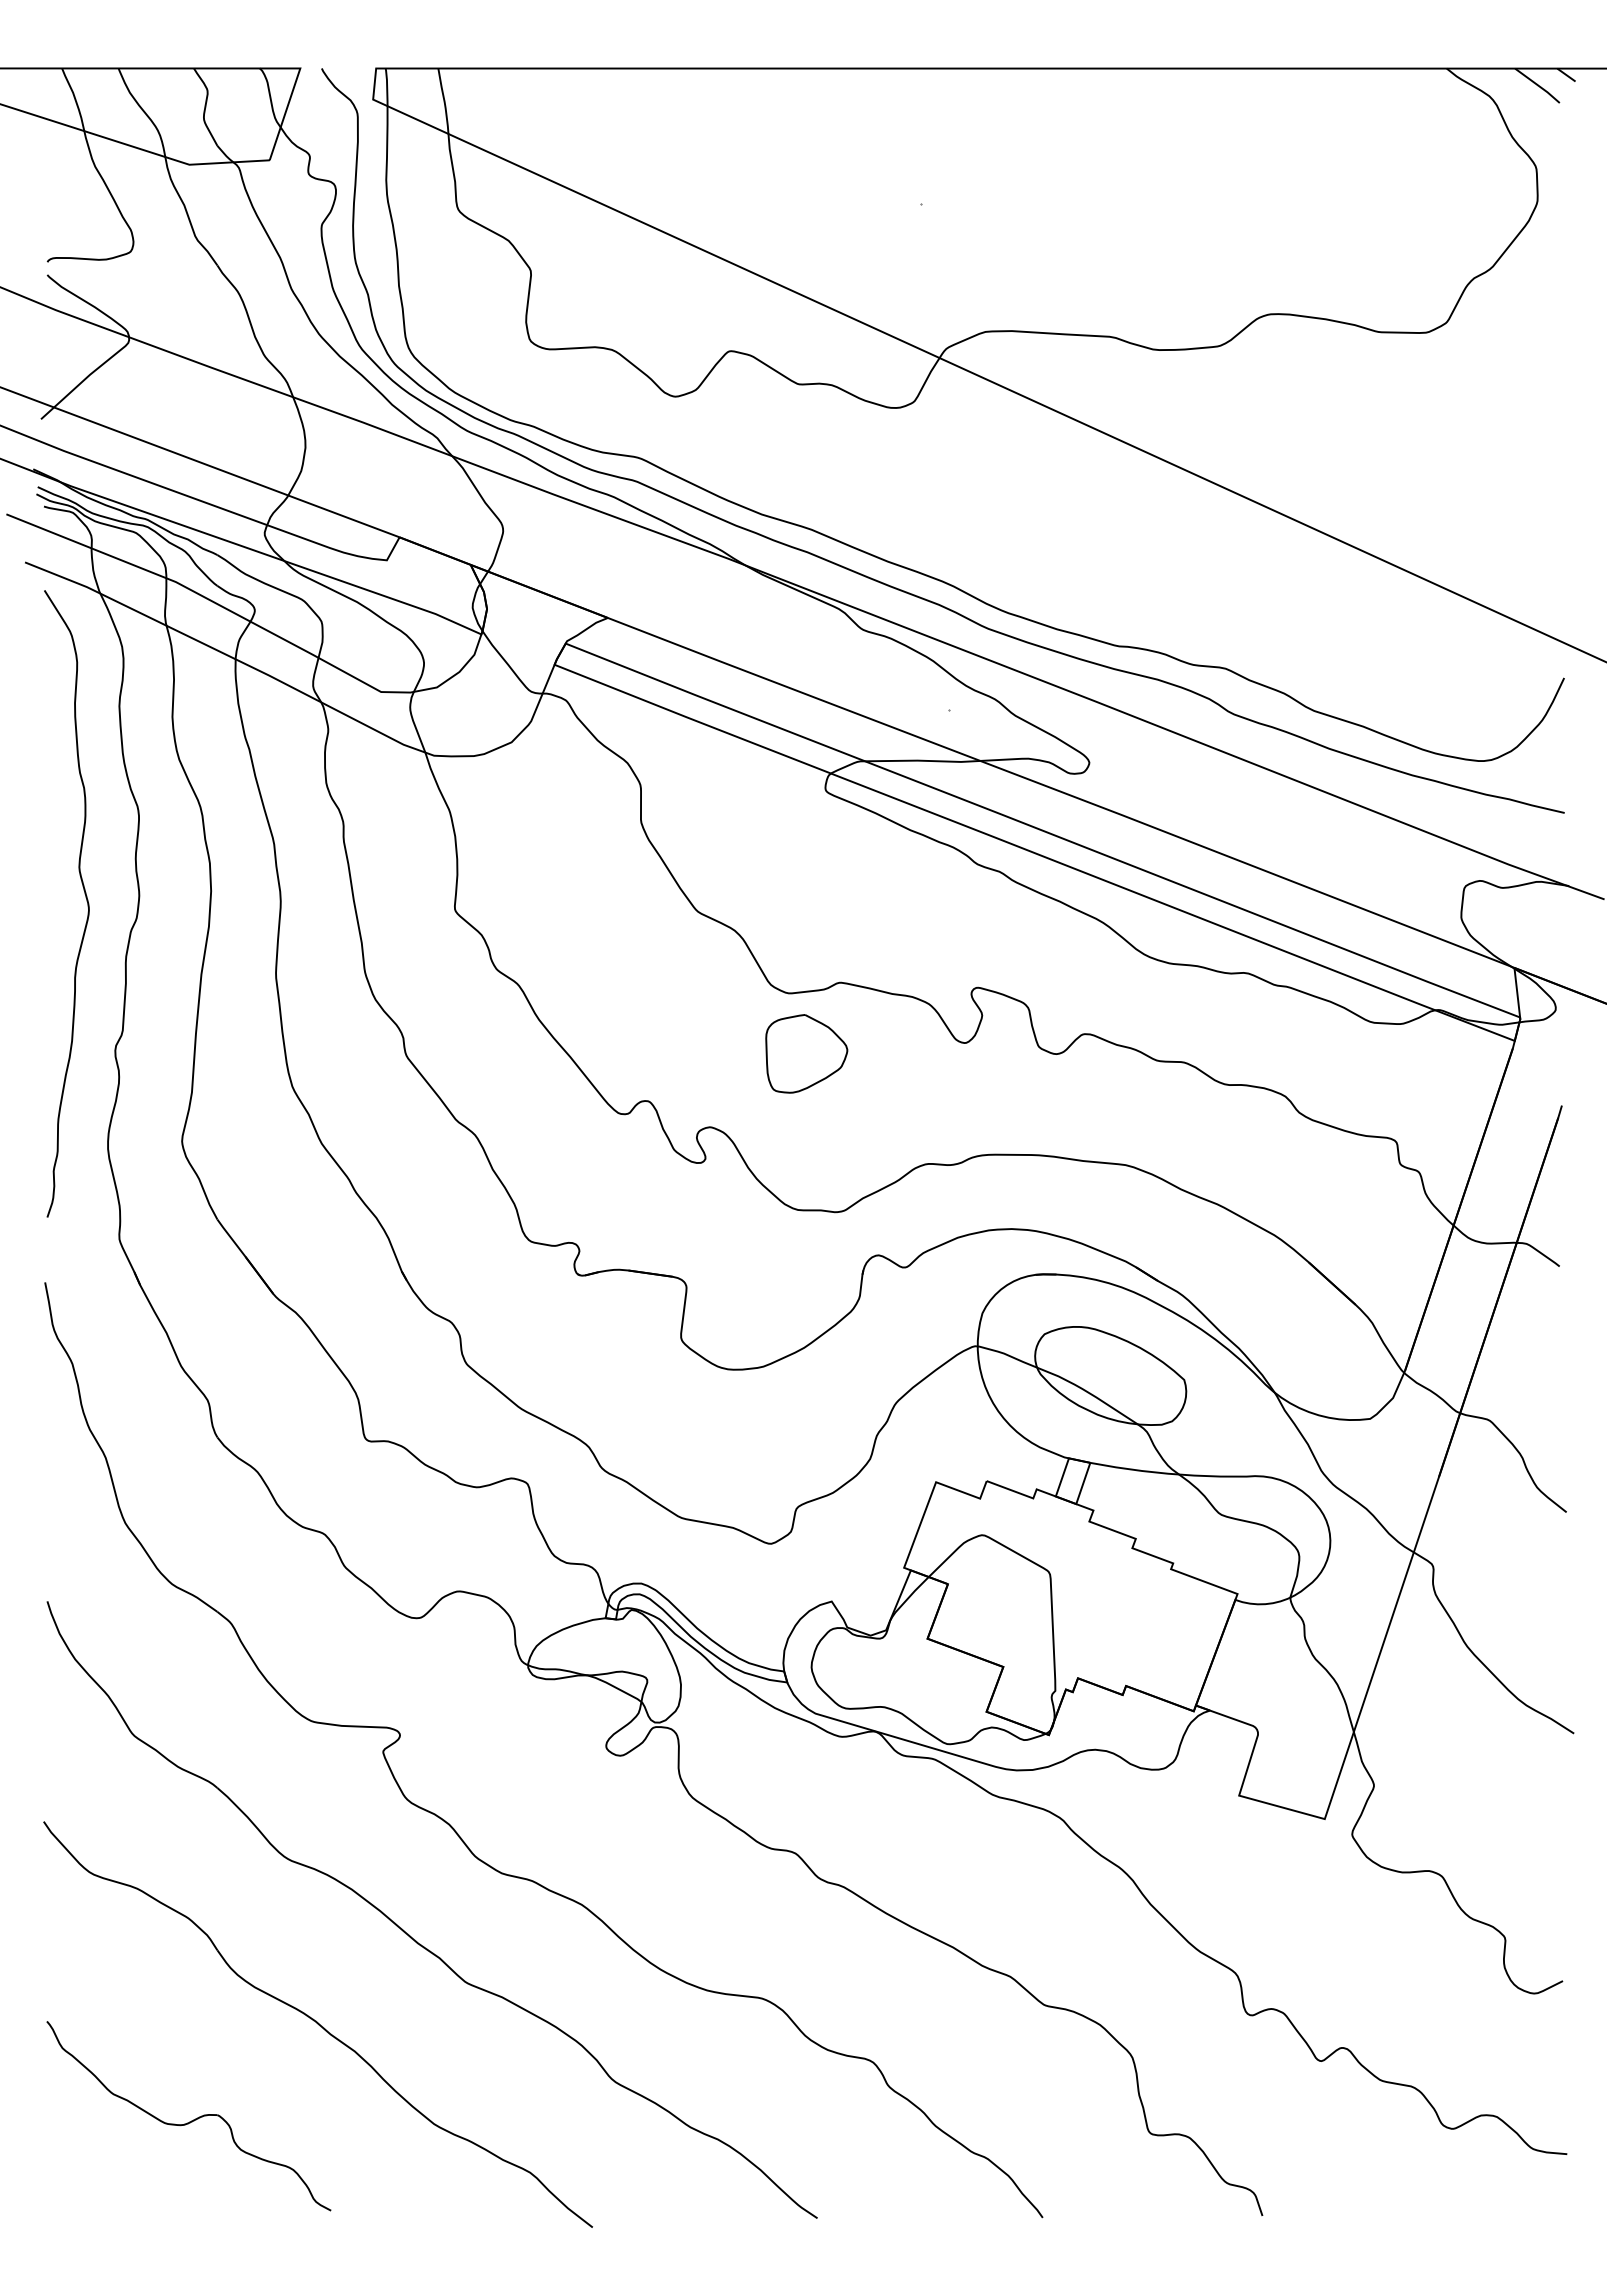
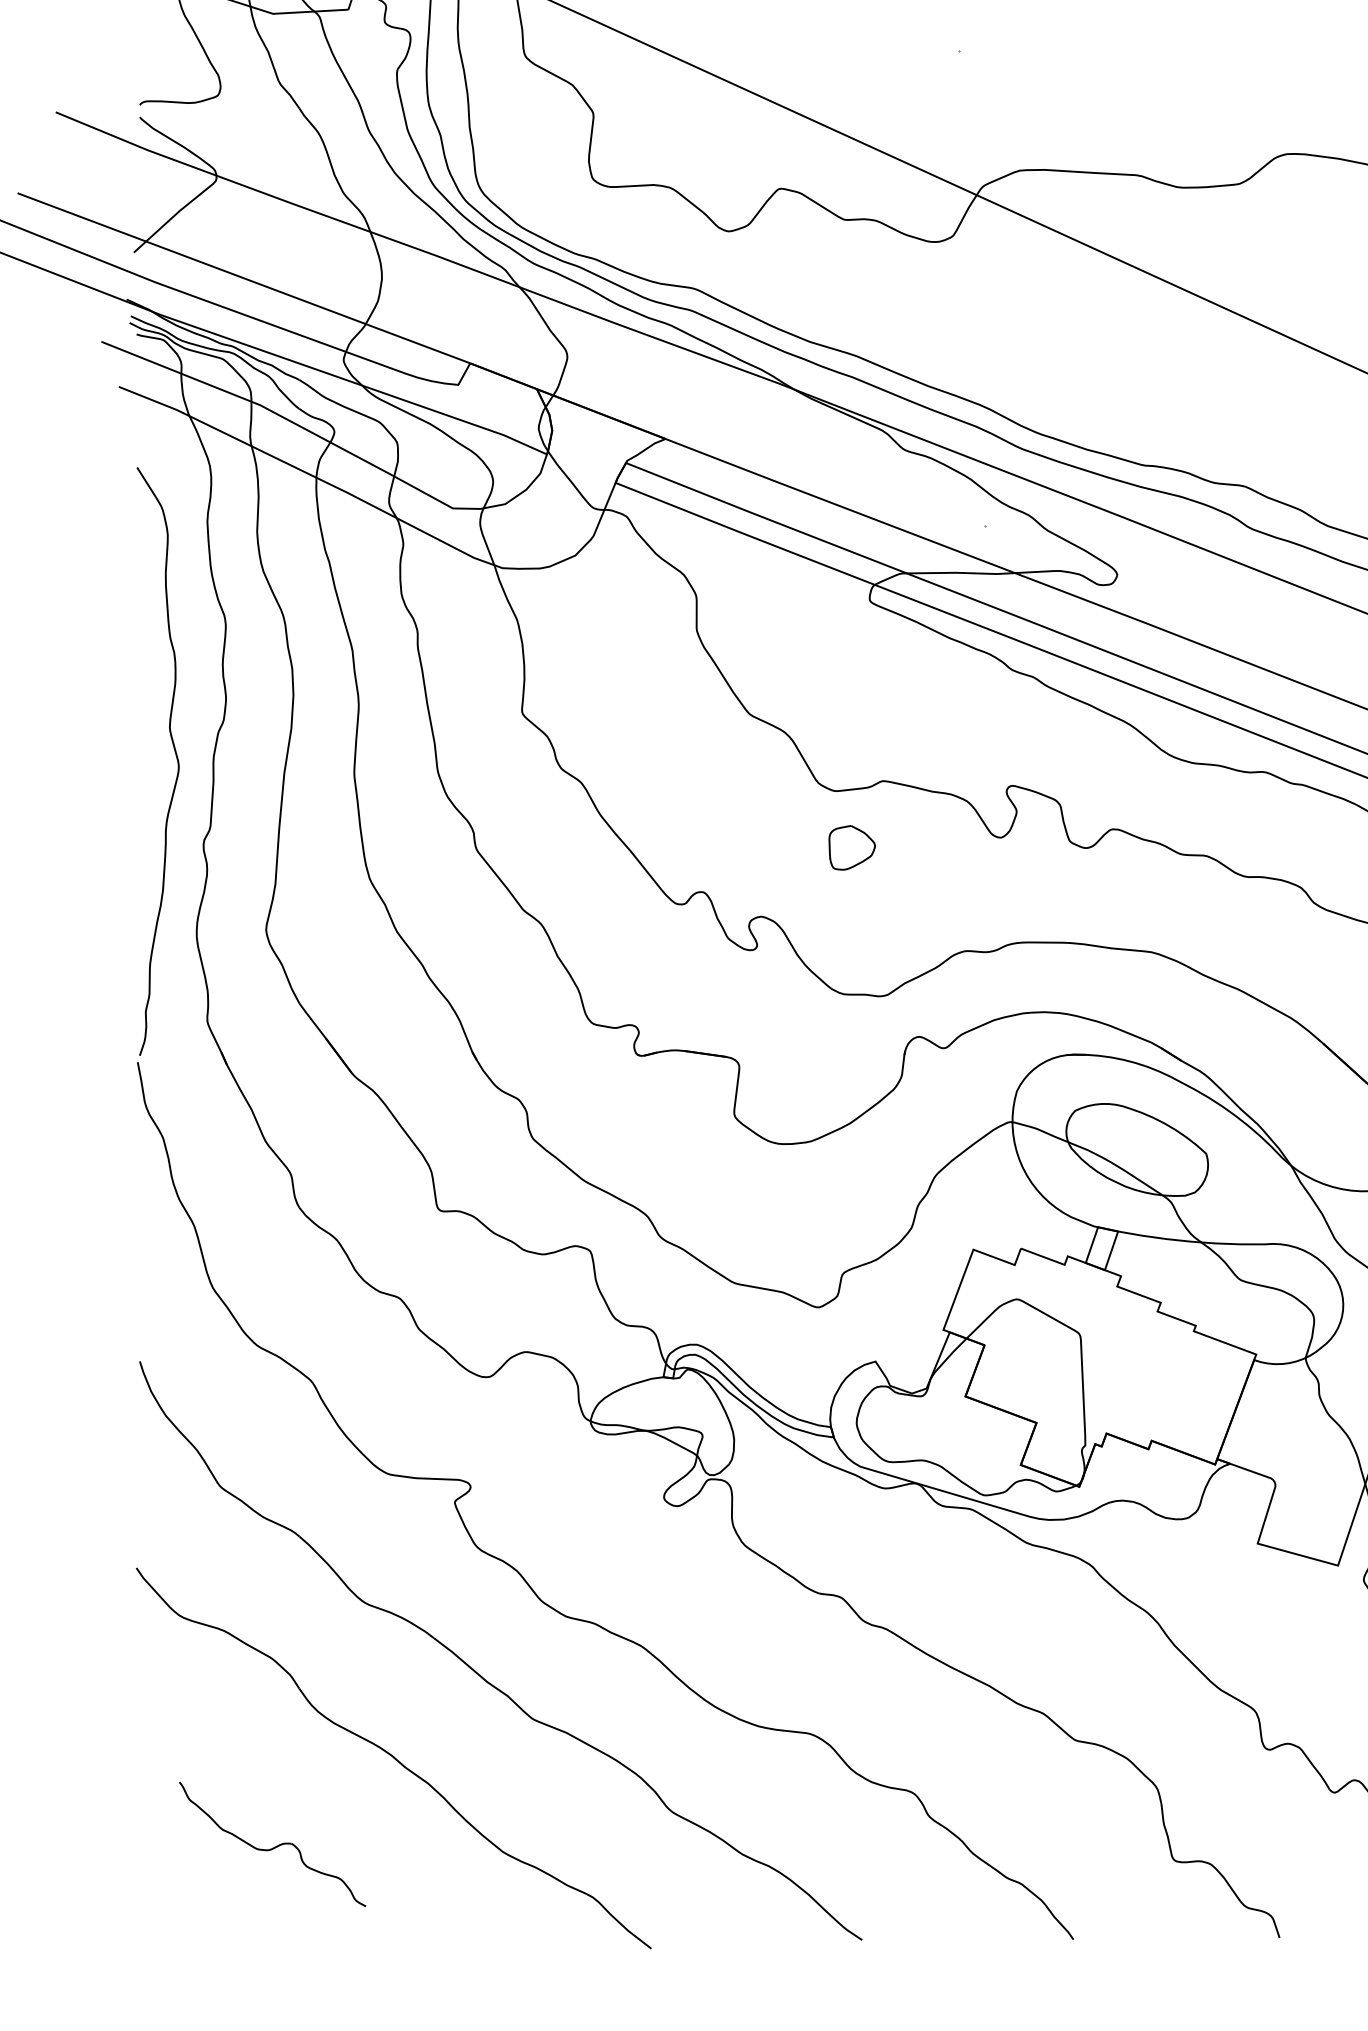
curve: (85, 897) -> (175, 755), moved
part: (806, 1053) -> (851, 847), size x0.6
part: (188, 2116) -> (272, 1844), size x0.7

